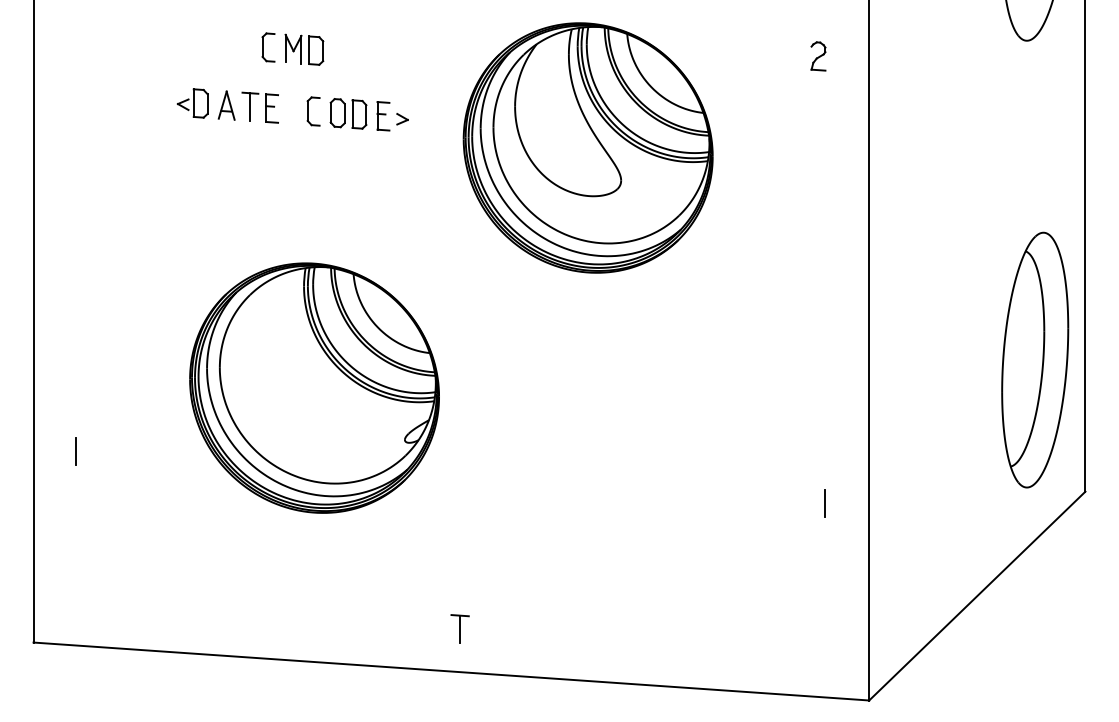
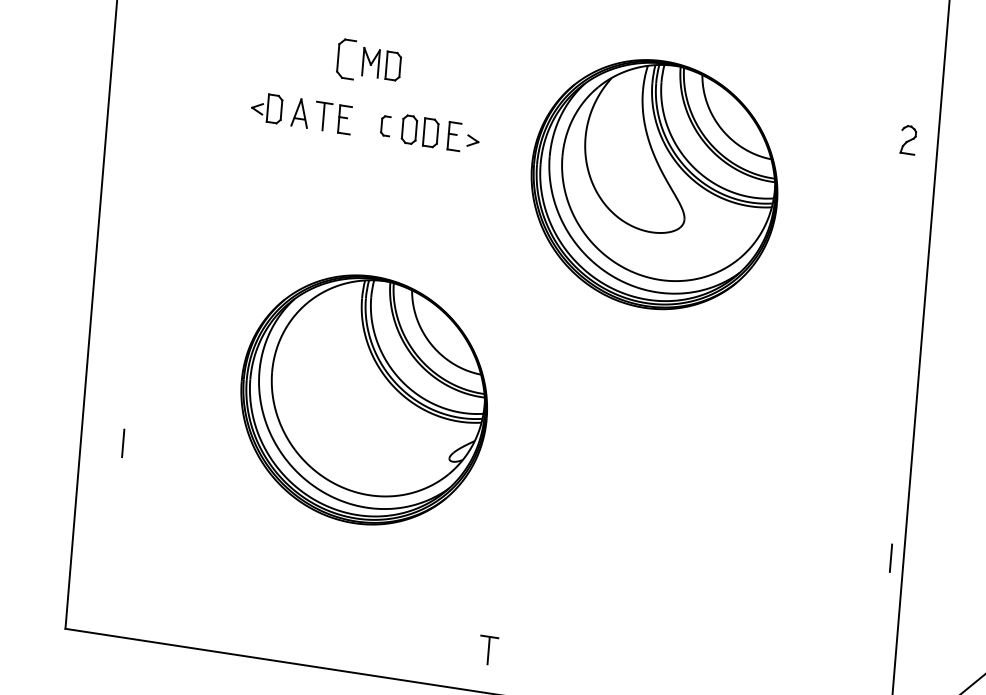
part: (268, 47) -> (346, 59), size x1.4
part: (818, 56) -> (908, 140), moved
part: (313, 111) -> (385, 126), size x0.7
line: (824, 503) -> (890, 558), moved

